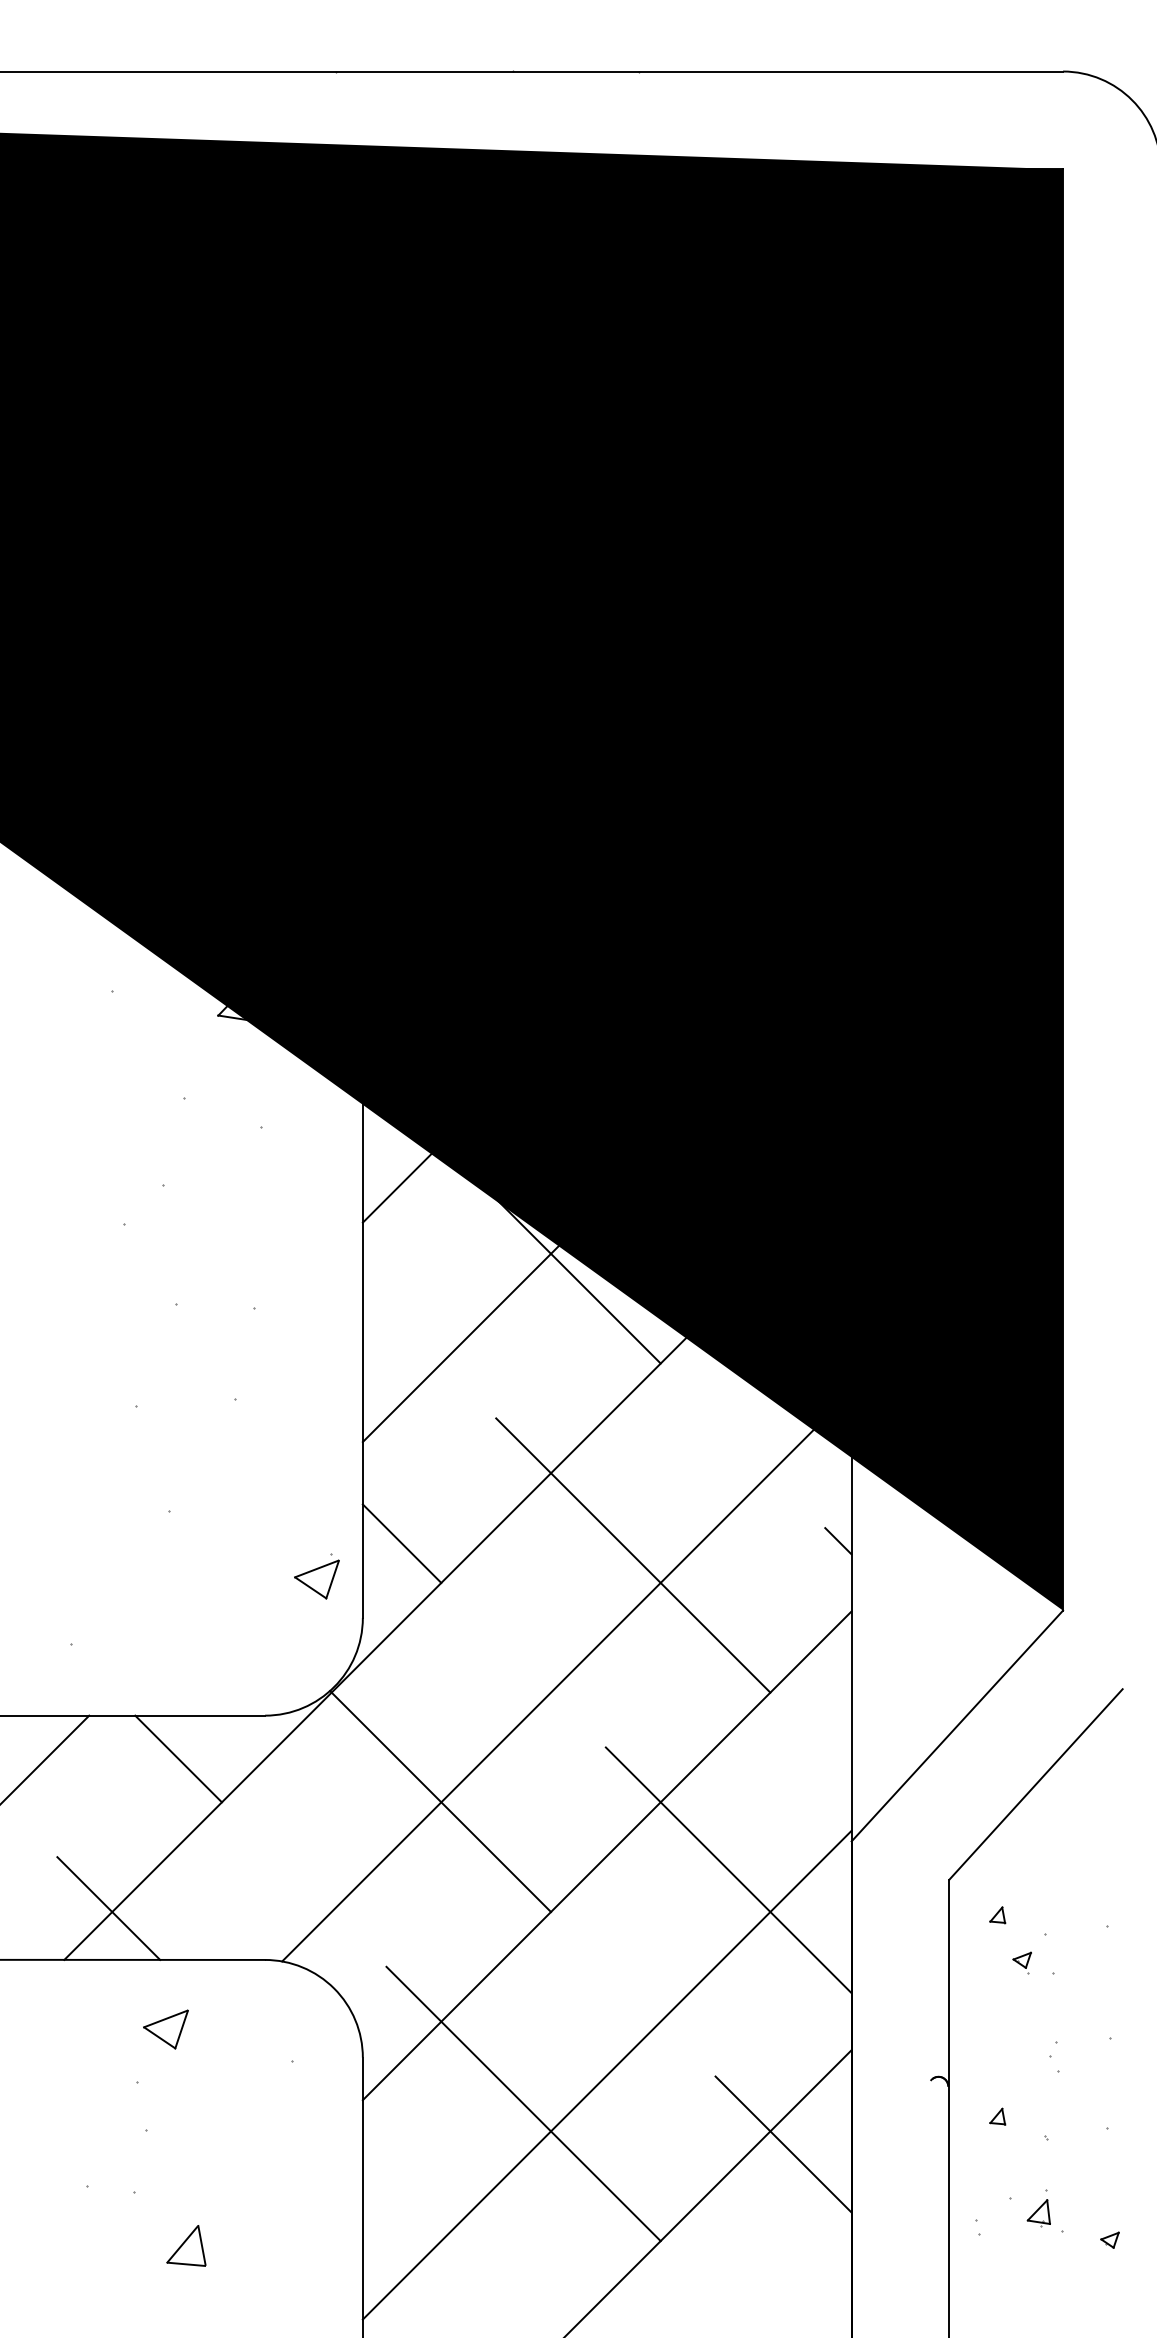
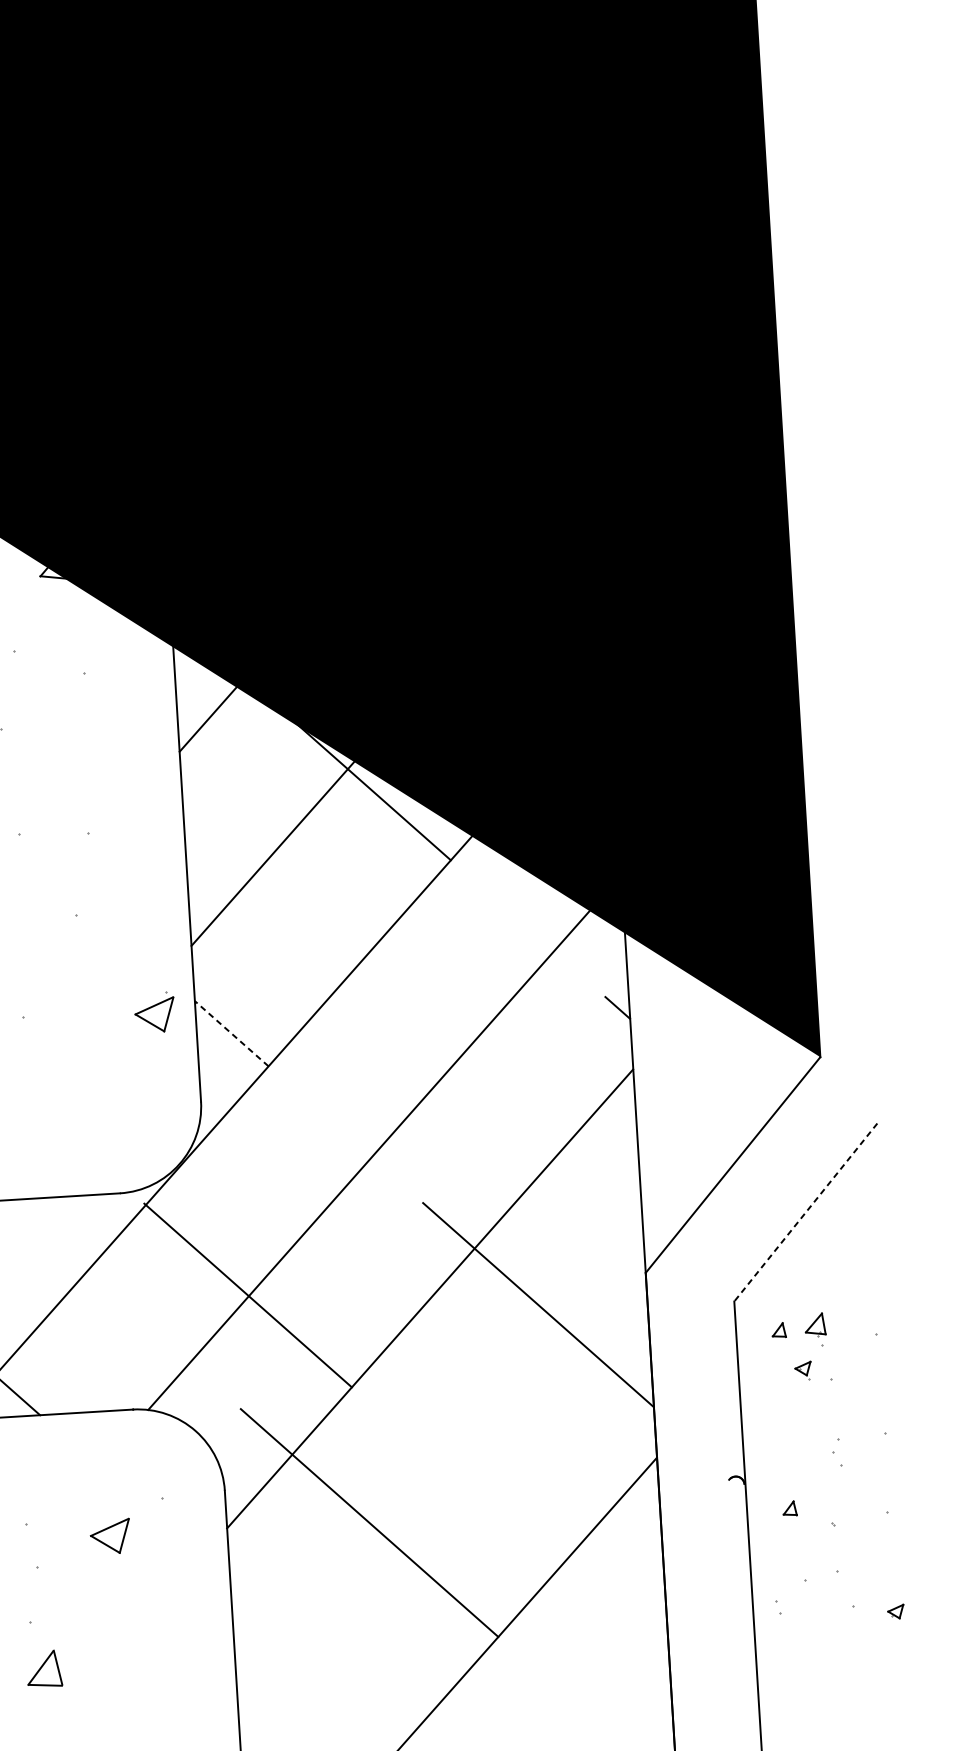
line: (402, 1543) -> (232, 1033), solid -> dashed
line: (633, 1555) -> (437, 1031), removed
part: (316, 1576) -> (154, 1012), moved
line: (178, 1758) -> (45, 1235), removed
line: (1036, 1784) -> (806, 1212), solid -> dashed
line: (440, 1801) -> (248, 1295), moved
part: (165, 2029) -> (110, 1536), moved
line: (606, 2074) -> (441, 1492), removed
line: (783, 2144) -> (601, 1544), removed
part: (1038, 2213) -> (814, 1325), moved
part: (186, 2245) -> (44, 1668), moved

